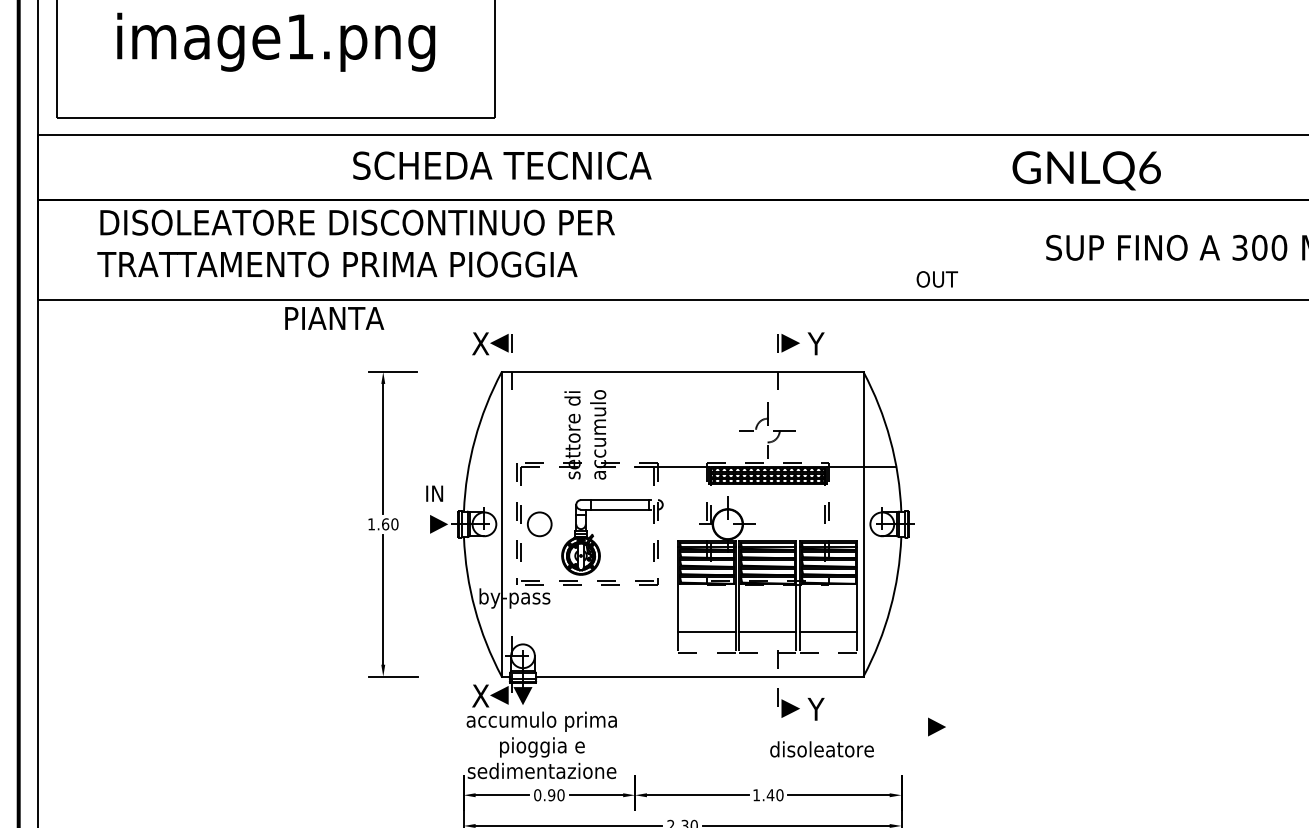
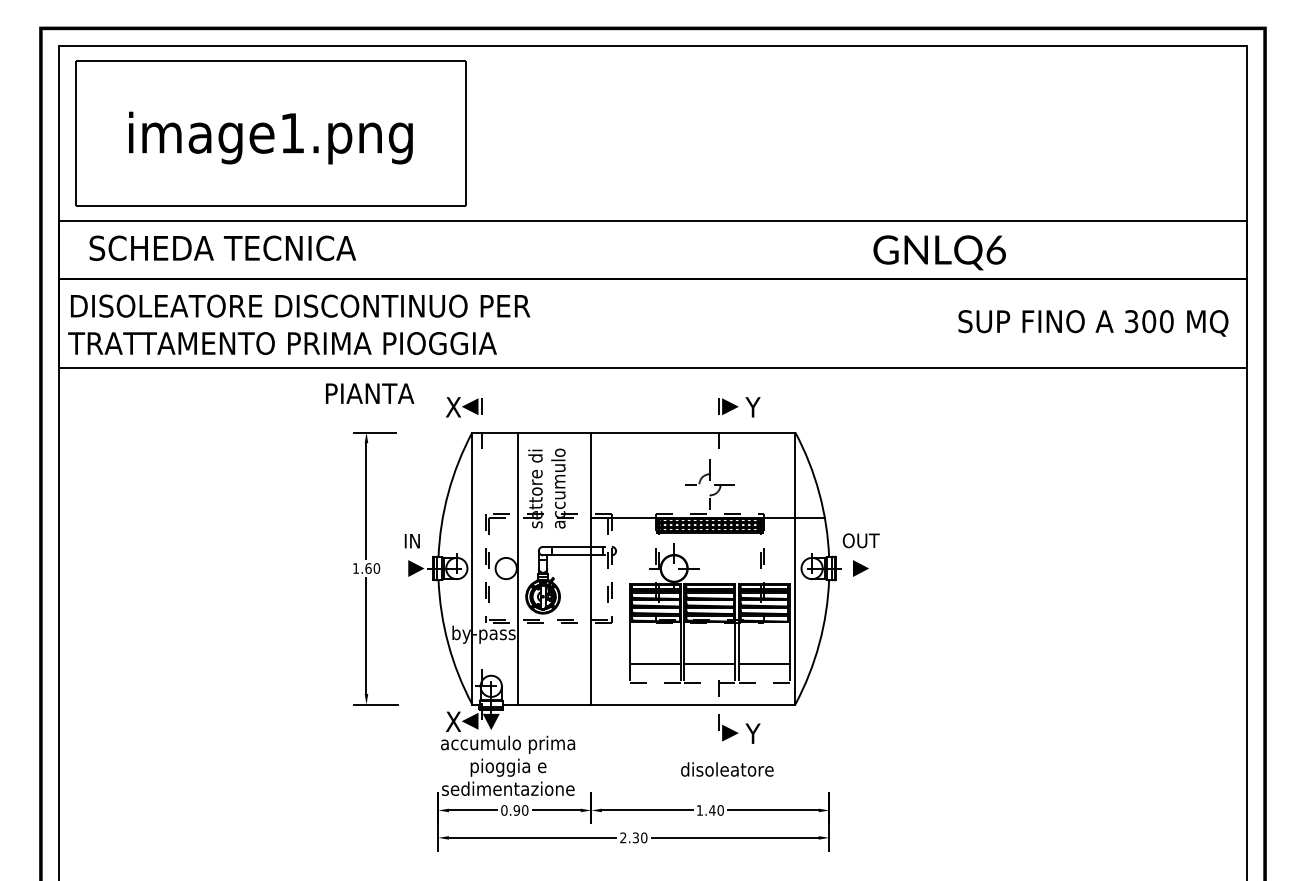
text: (501, 164) -> (222, 247), moved
text: (1086, 170) -> (939, 252), moved
text: (356, 243) -> (299, 324), moved
text: (936, 279) -> (860, 540), moved
text: (335, 318) -> (370, 393), moved
line: (553, 524) -> (518, 568), added
line: (635, 524) -> (591, 568), added
line: (936, 726) -> (860, 568), moved
text: (822, 749) -> (727, 769), moved

